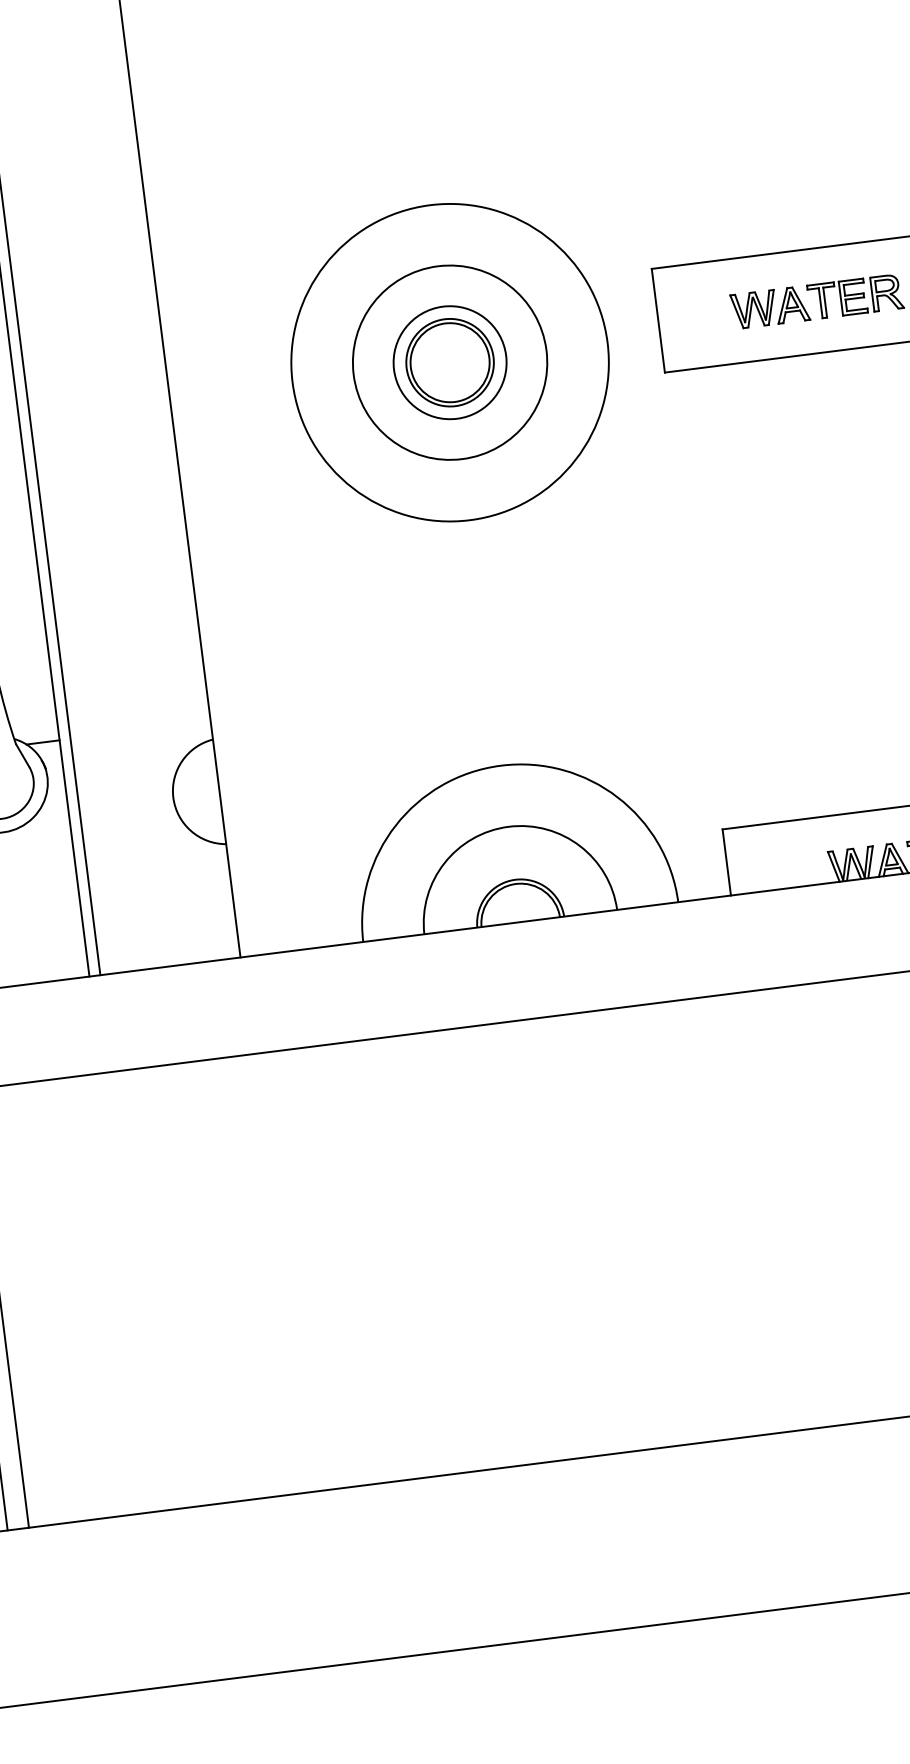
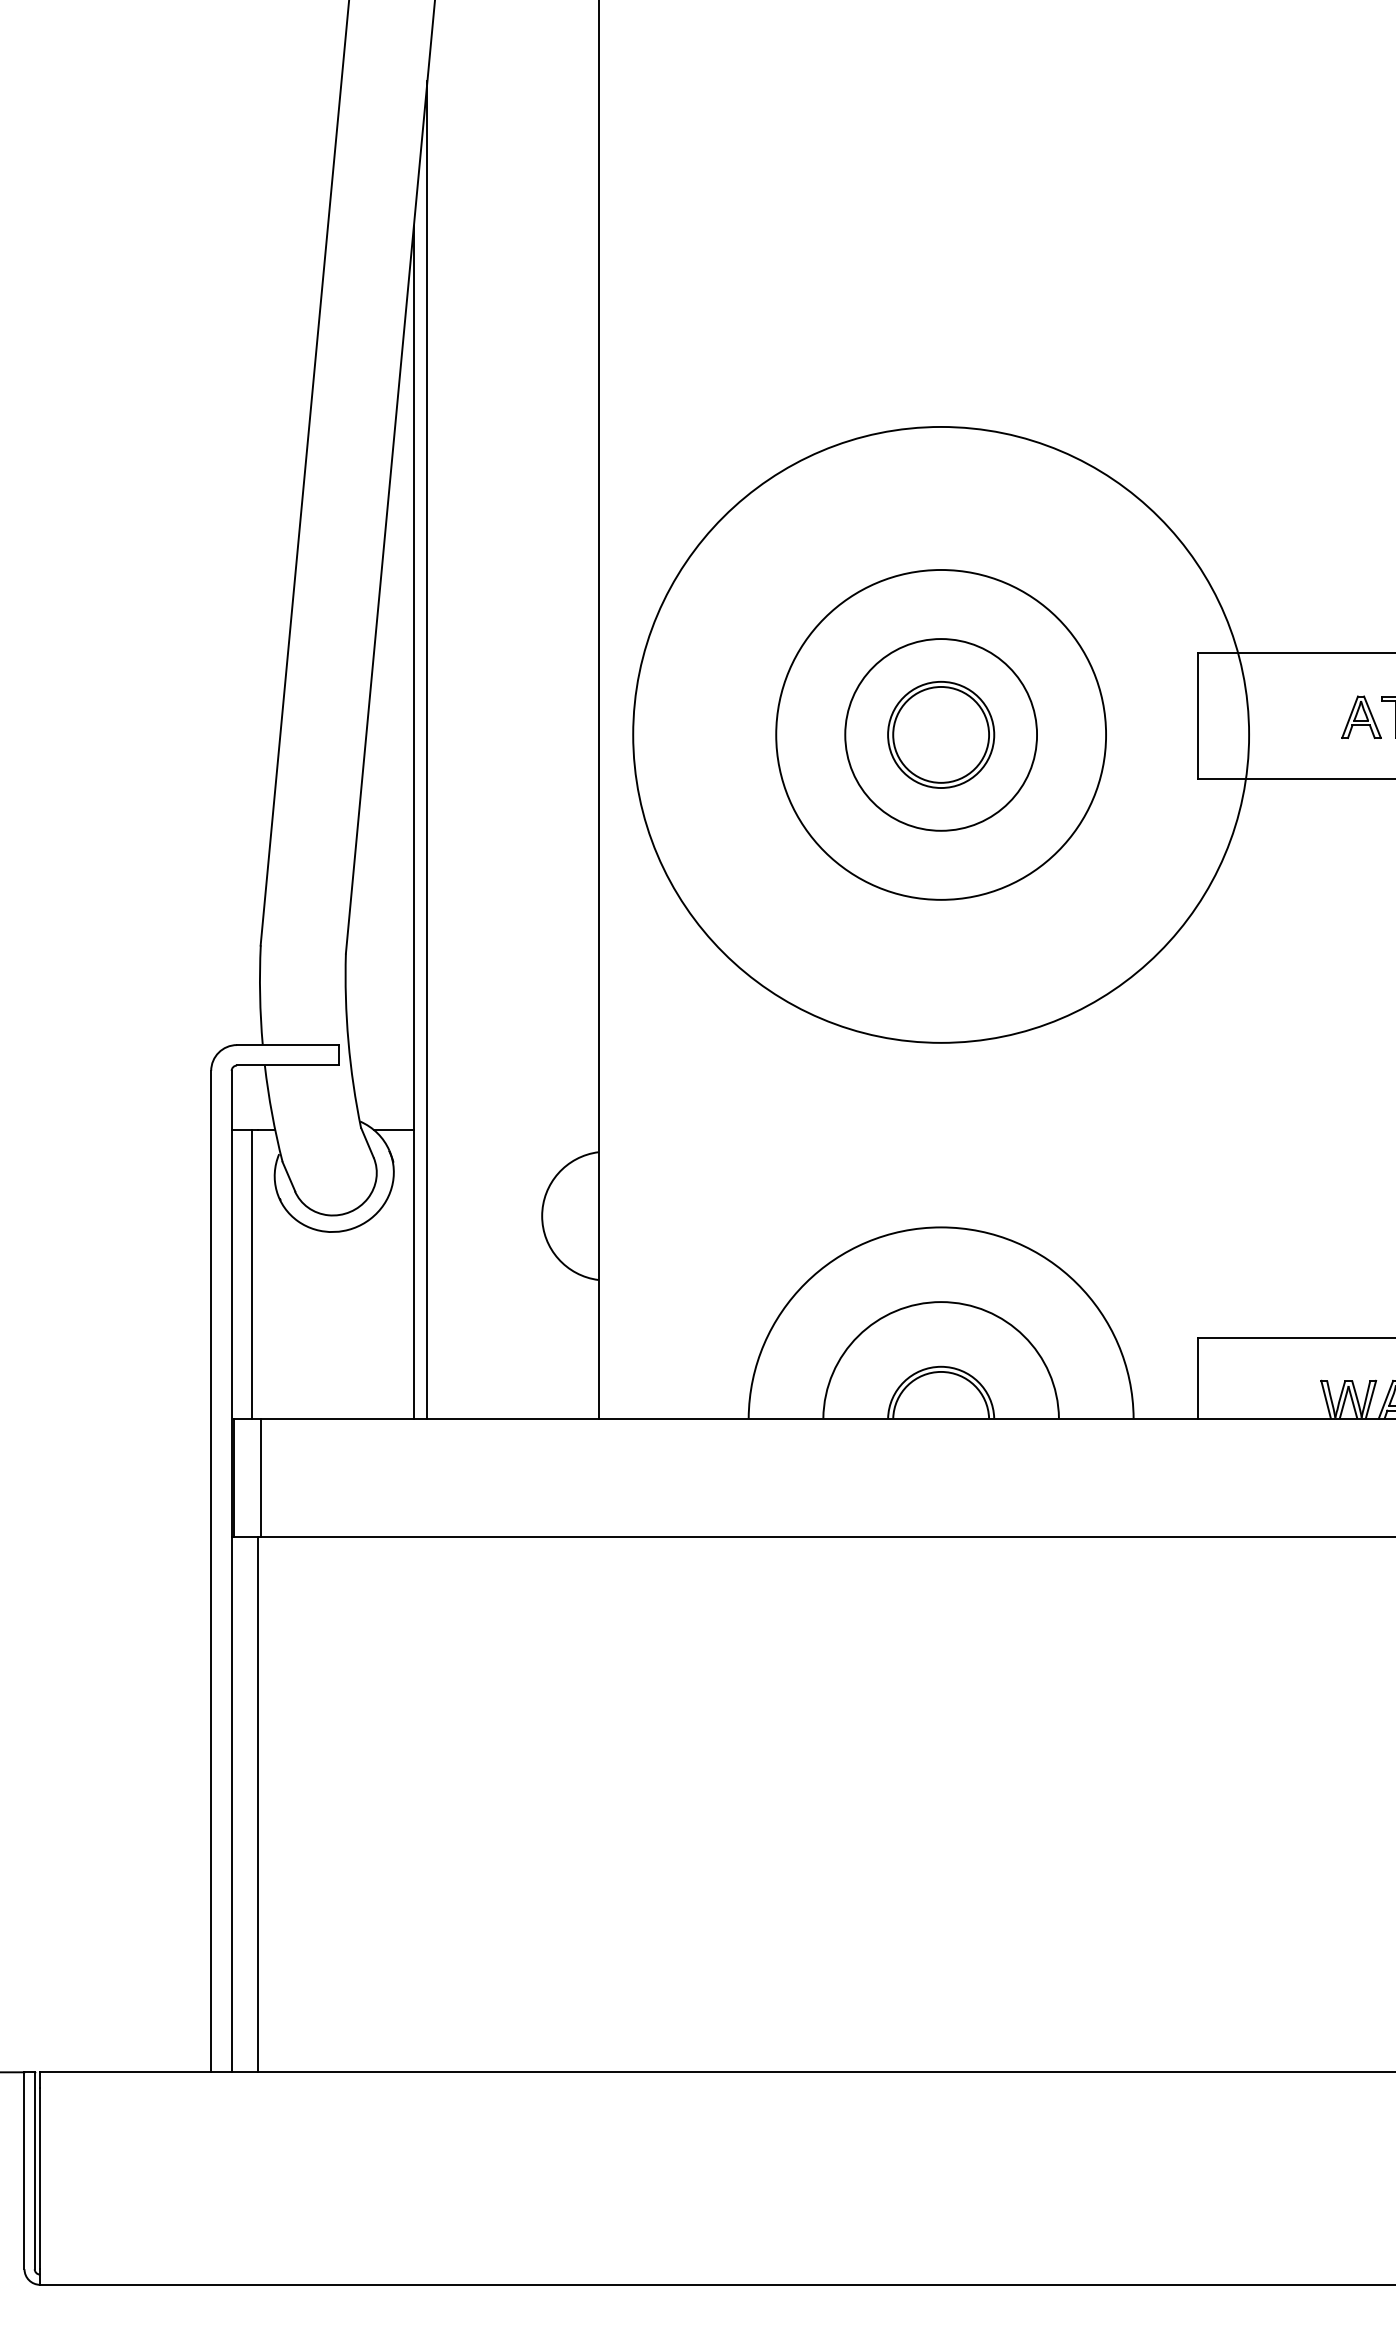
part: (753, 309) -> (1314, 716), removed
circle: (449, 362) -> (940, 734), size x1.4
circle: (449, 362) -> (940, 734), size x1.4
circle: (449, 362) -> (940, 734), size x1.6

